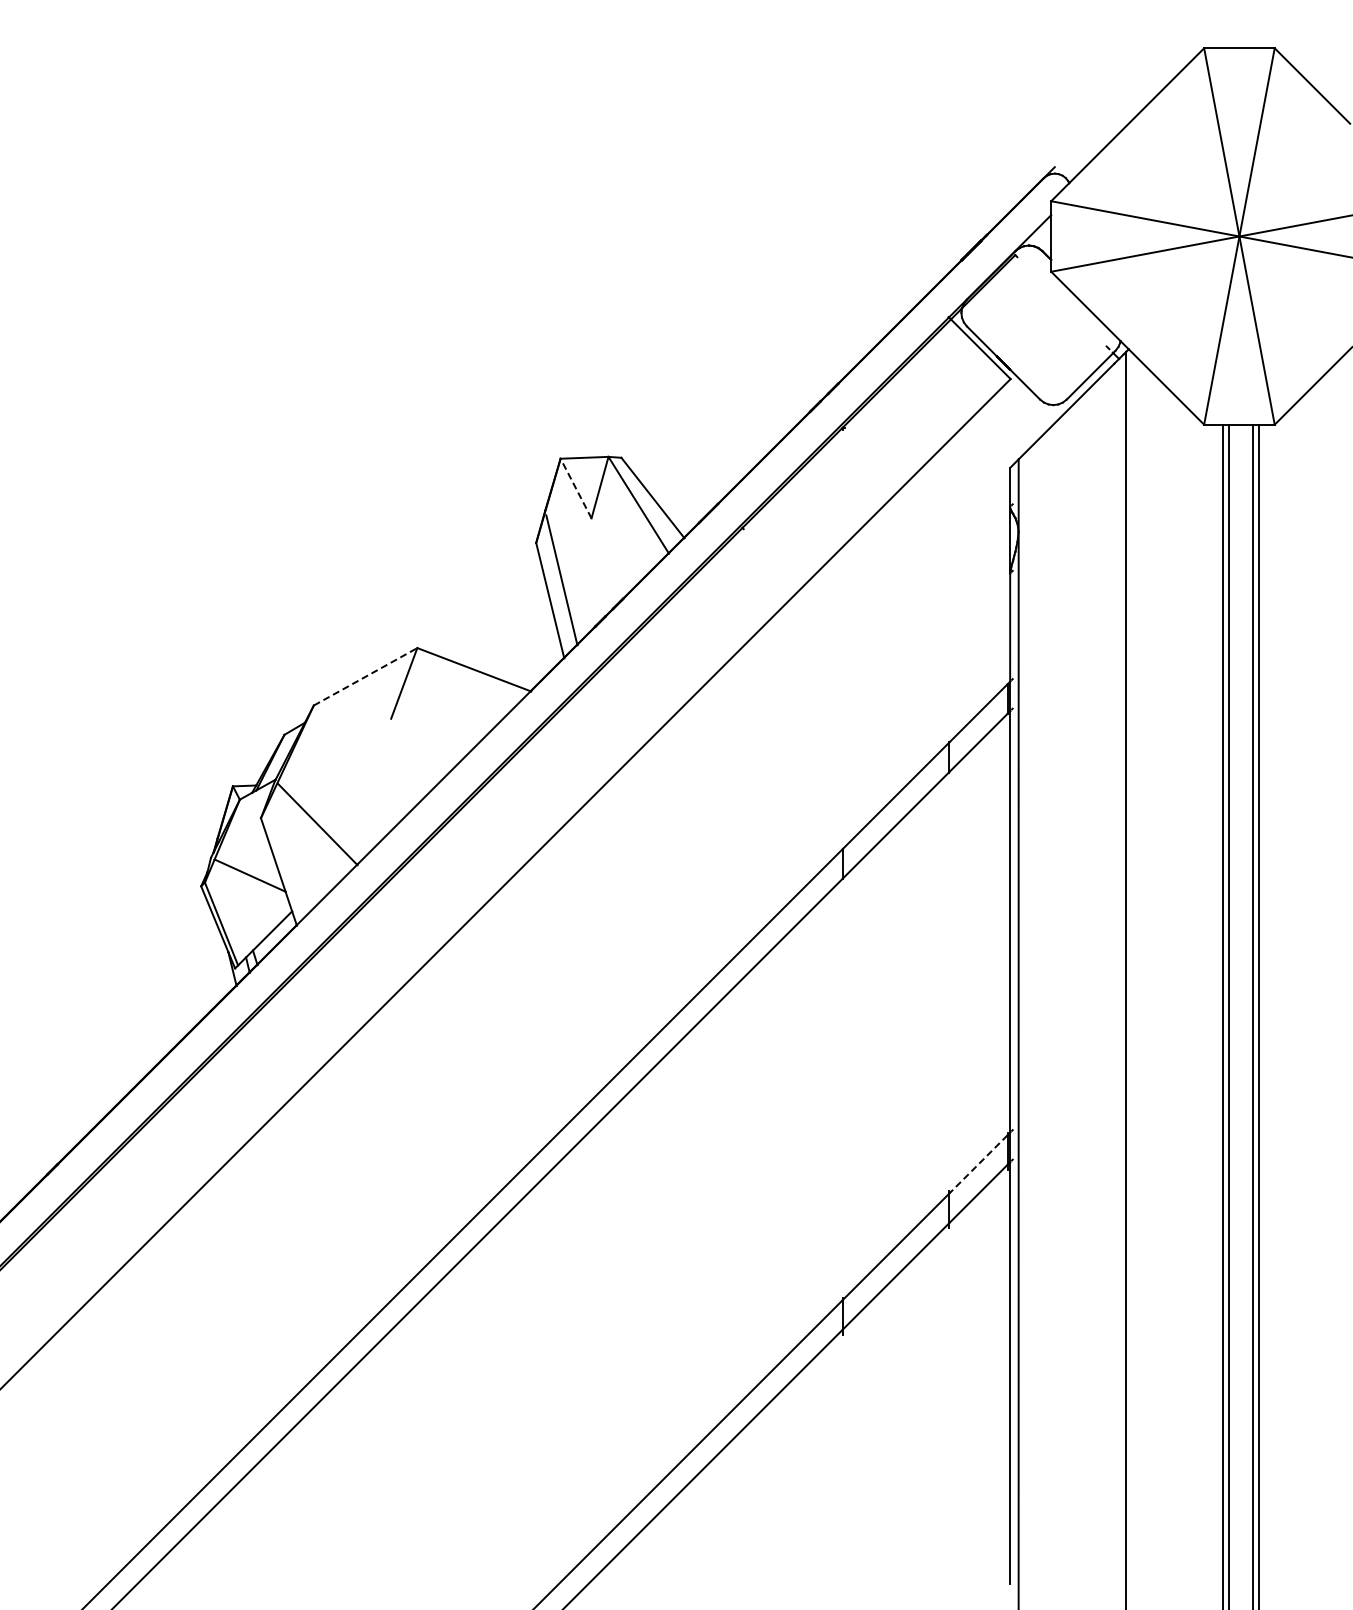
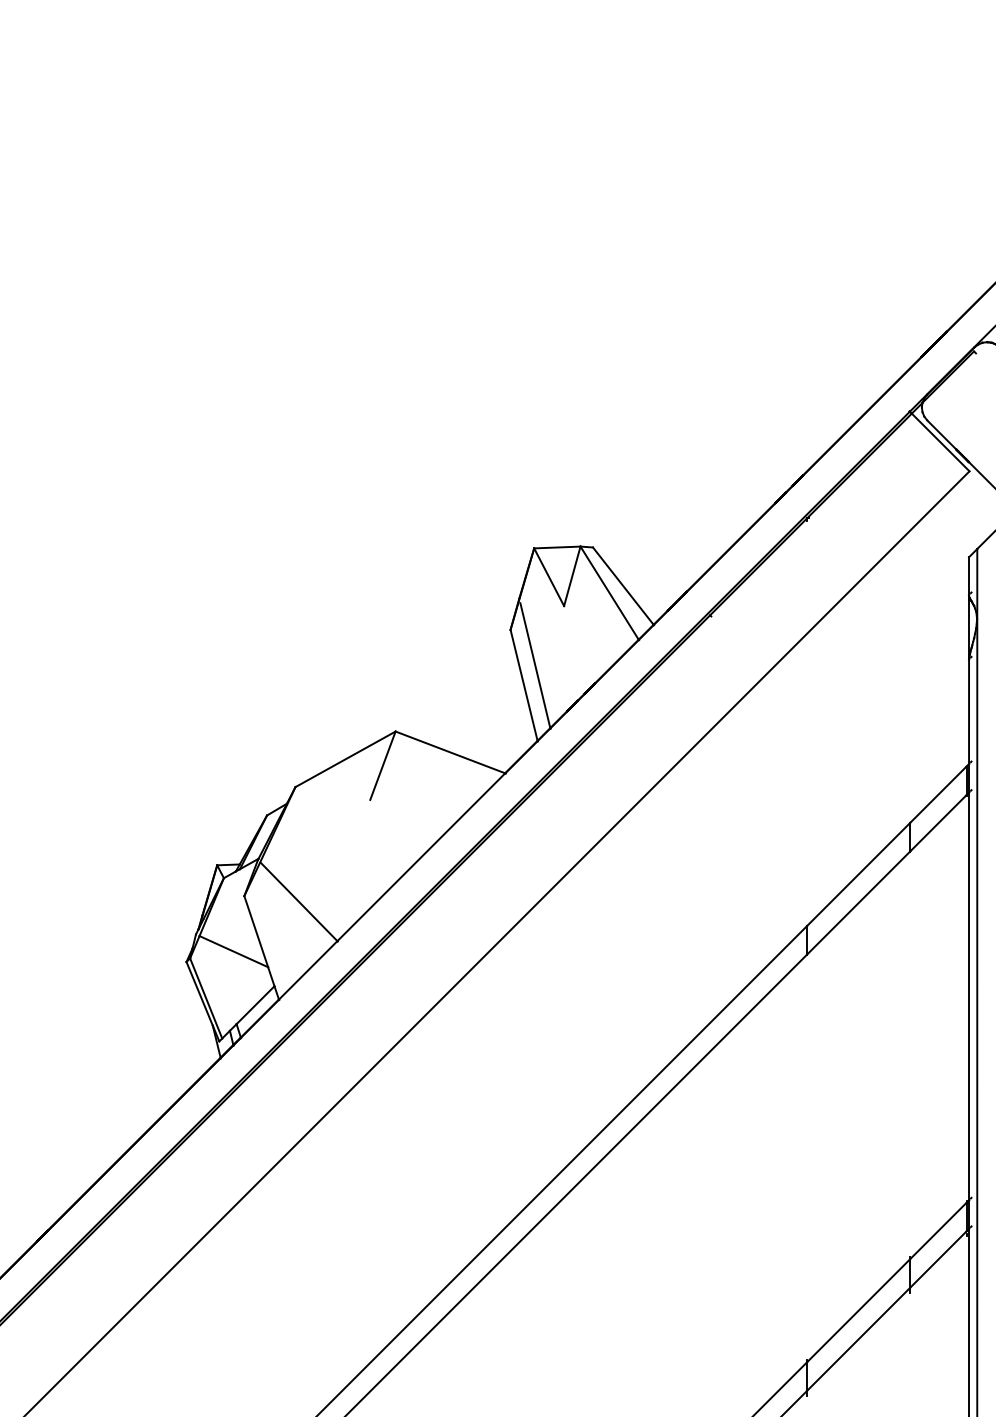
line: (576, 488) -> (549, 577), dashed -> solid
line: (366, 676) -> (346, 759), dashed -> solid
line: (978, 1164) -> (938, 1231), dashed -> solid

